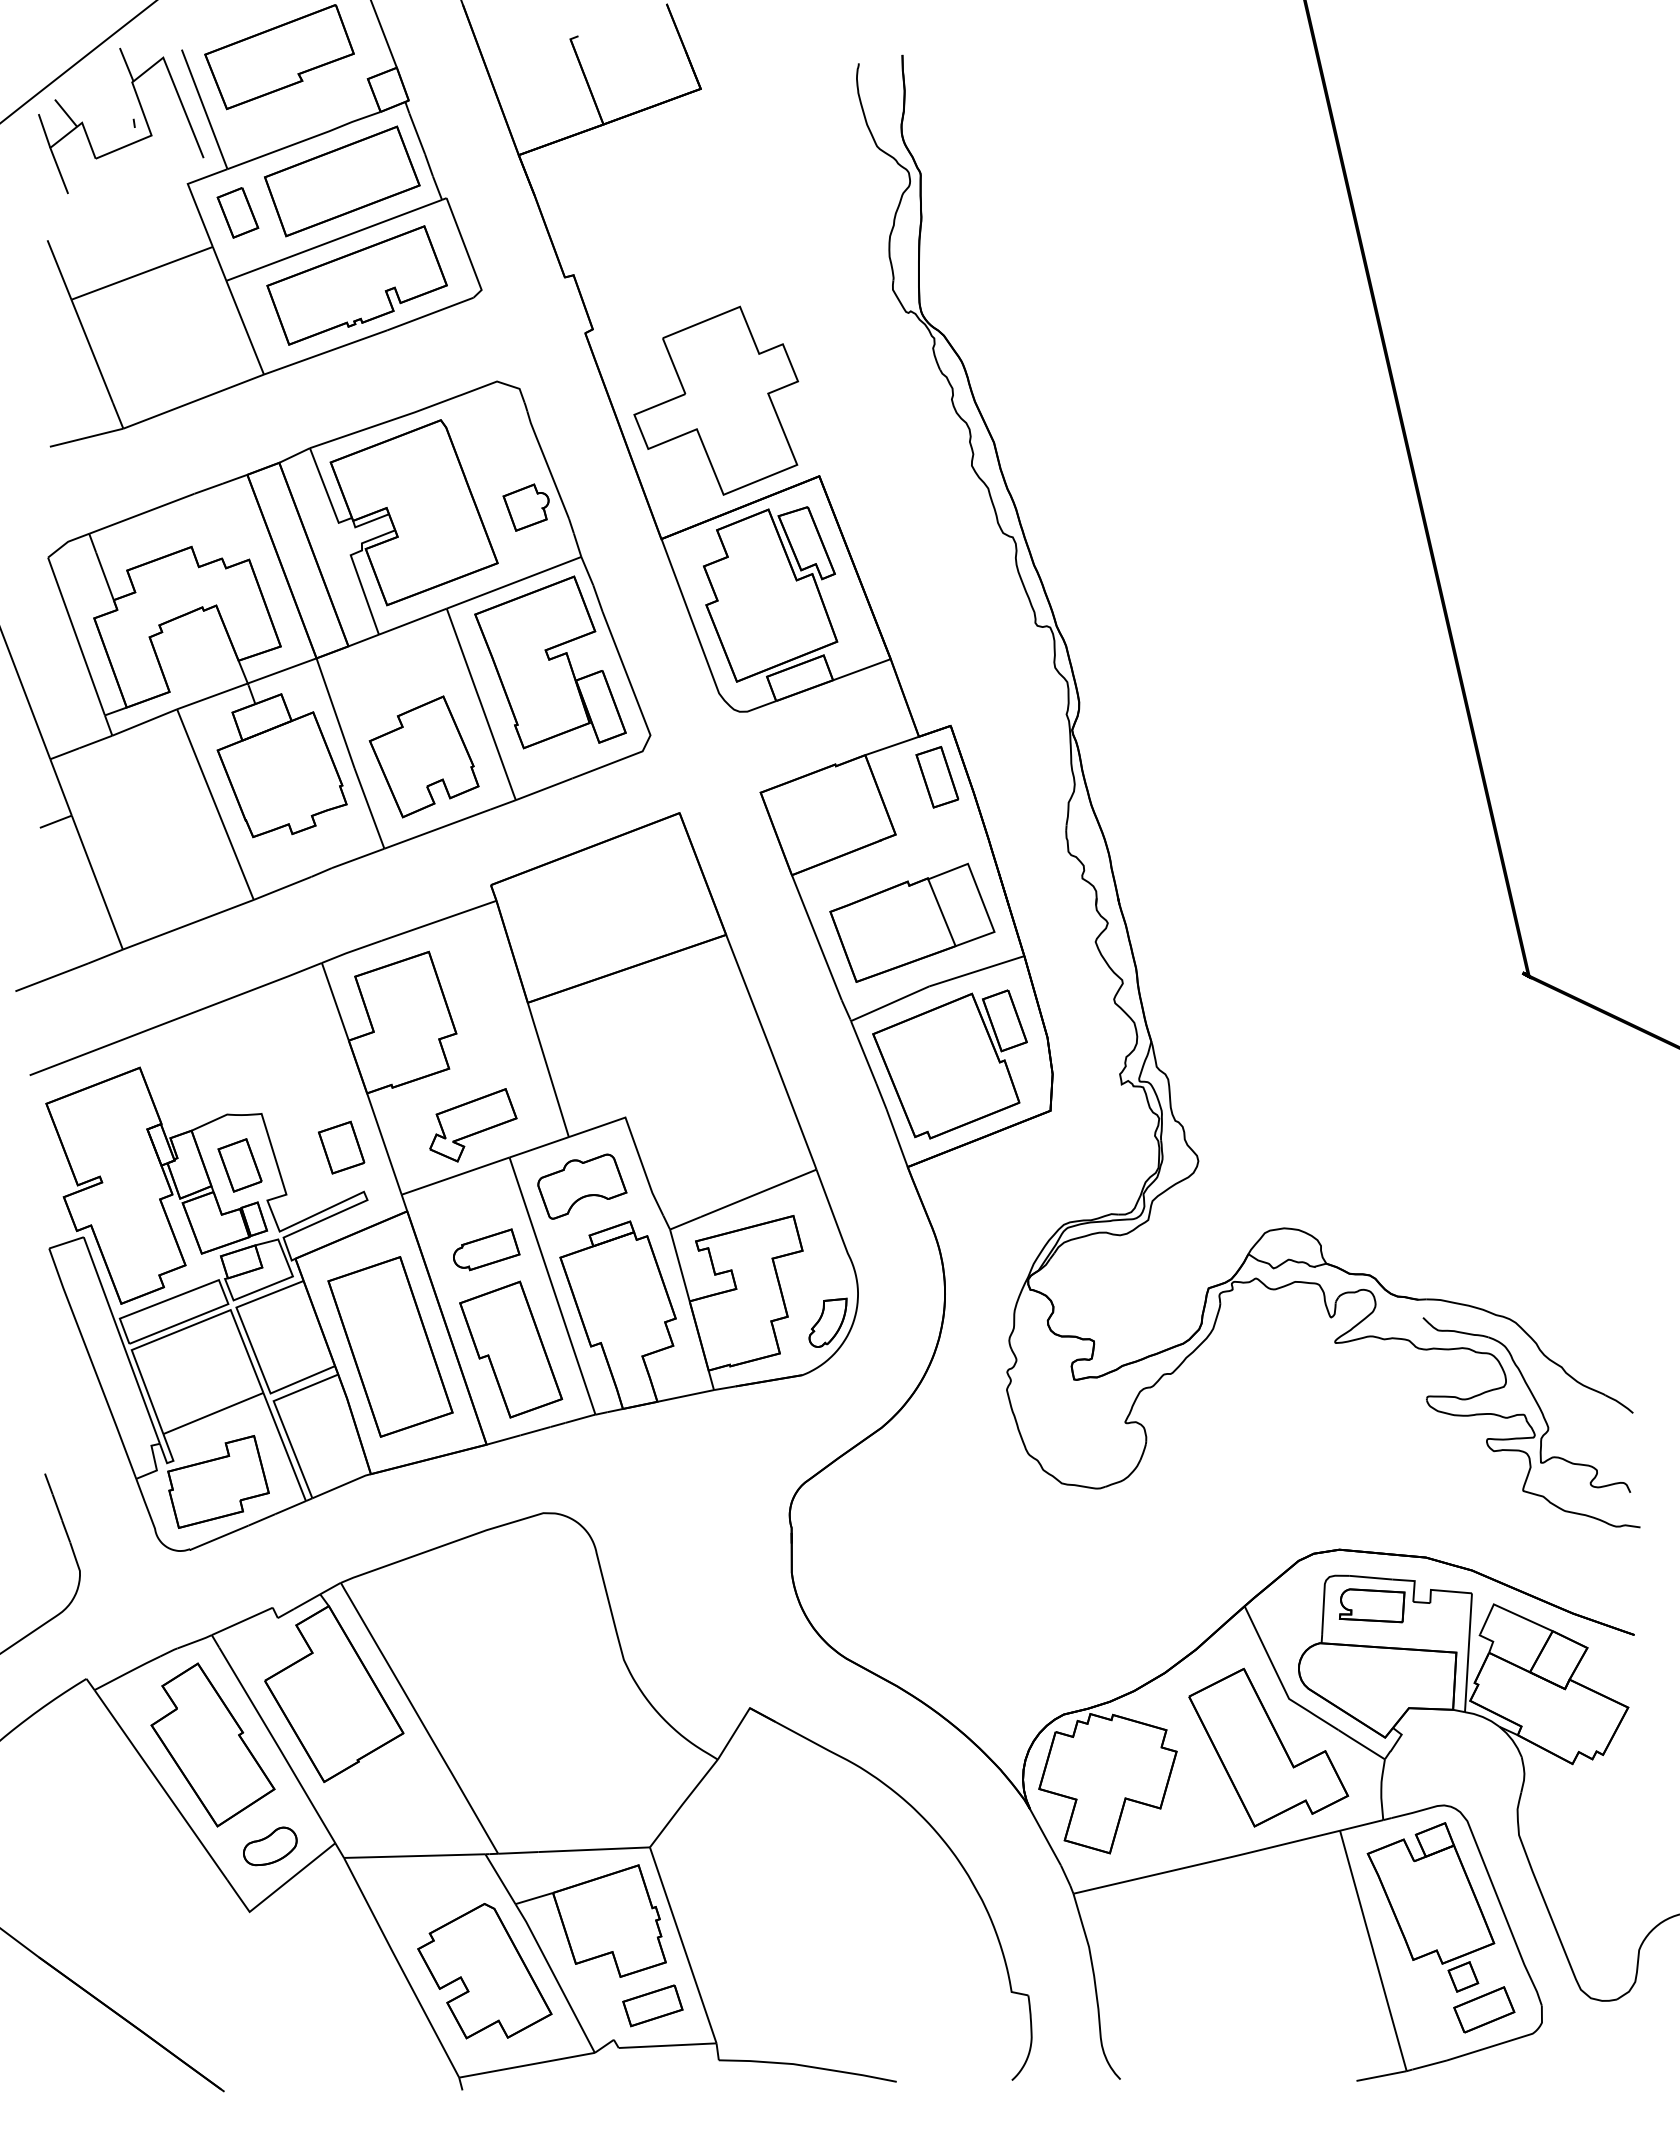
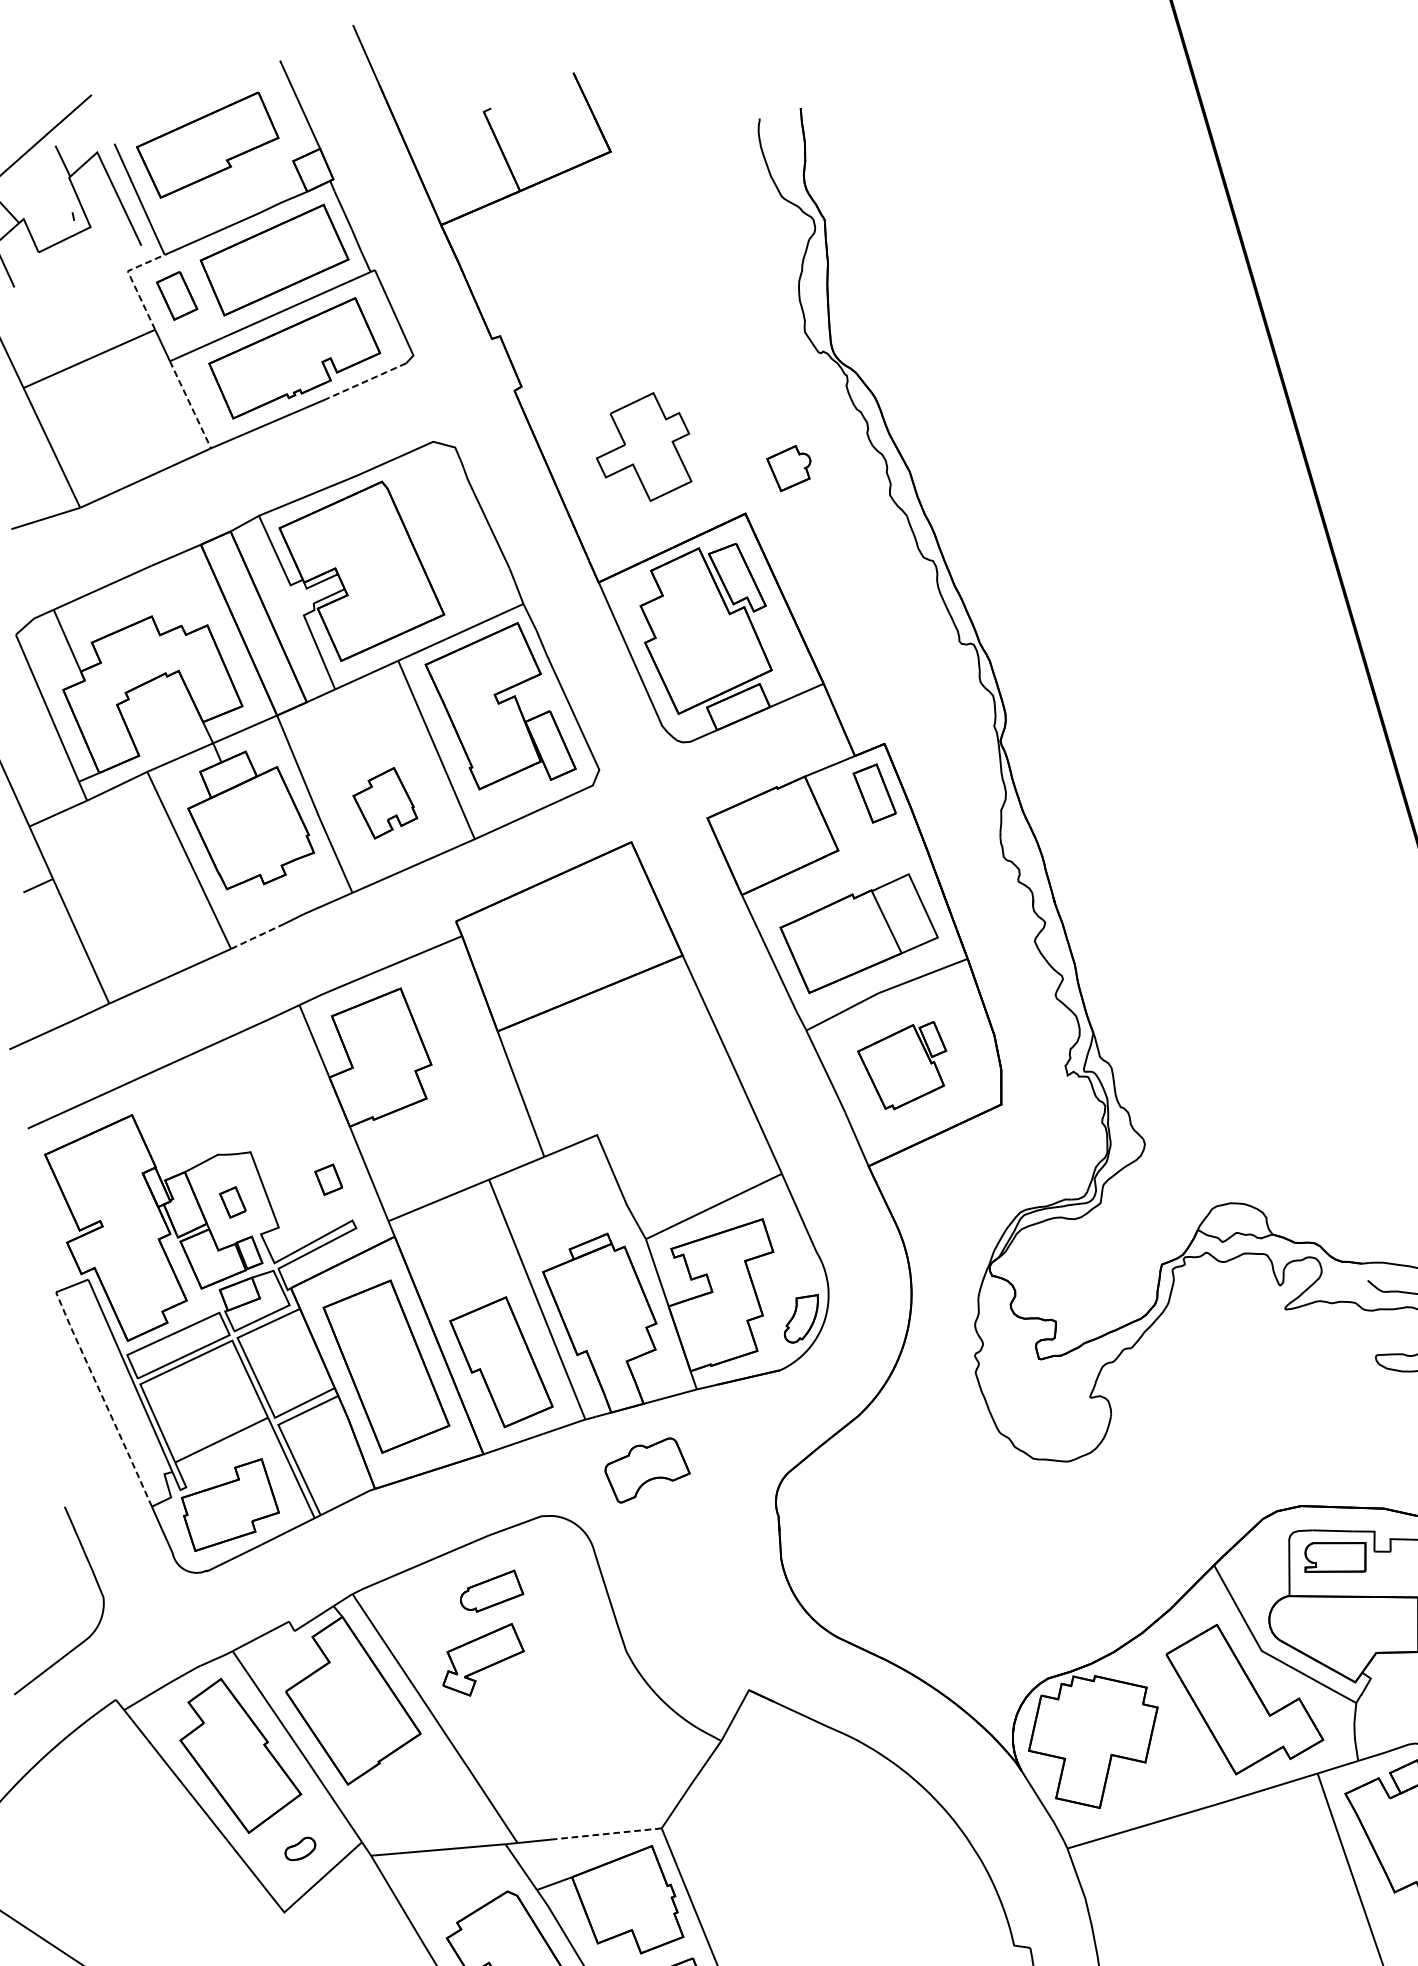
line: (192, 195) -> (132, 281), solid -> dashed
line: (429, 314) -> (365, 381), solid -> dashed
line: (245, 328) -> (190, 405), solid -> dashed
part: (716, 400) -> (643, 447), size x0.6
part: (525, 507) -> (788, 468), moved
part: (423, 756) -> (384, 802), size x0.6
line: (282, 888) -> (257, 936), solid -> dashed
part: (949, 1064) -> (902, 1066), size x0.6
part: (473, 1125) -> (483, 1660), moved
part: (341, 1147) -> (328, 1179), size x0.6
part: (239, 1165) -> (232, 1202), size x0.6
part: (582, 1186) -> (647, 1470), moved
part: (486, 1249) -> (491, 1591), moved
line: (92, 1363) -> (103, 1399), solid -> dashed
part: (270, 1846) -> (300, 1848), size x0.6
line: (594, 1849) -> (609, 1833), solid -> dashed

